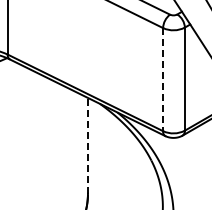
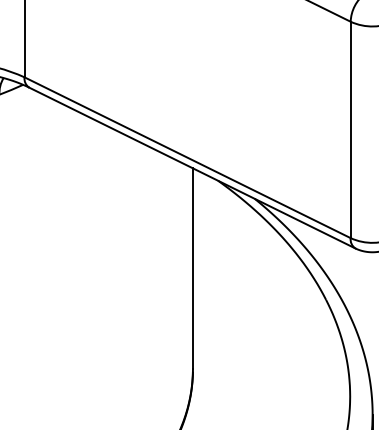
line: (163, 79) -> (351, 129), dashed -> solid
line: (87, 145) -> (191, 268), dashed -> solid

